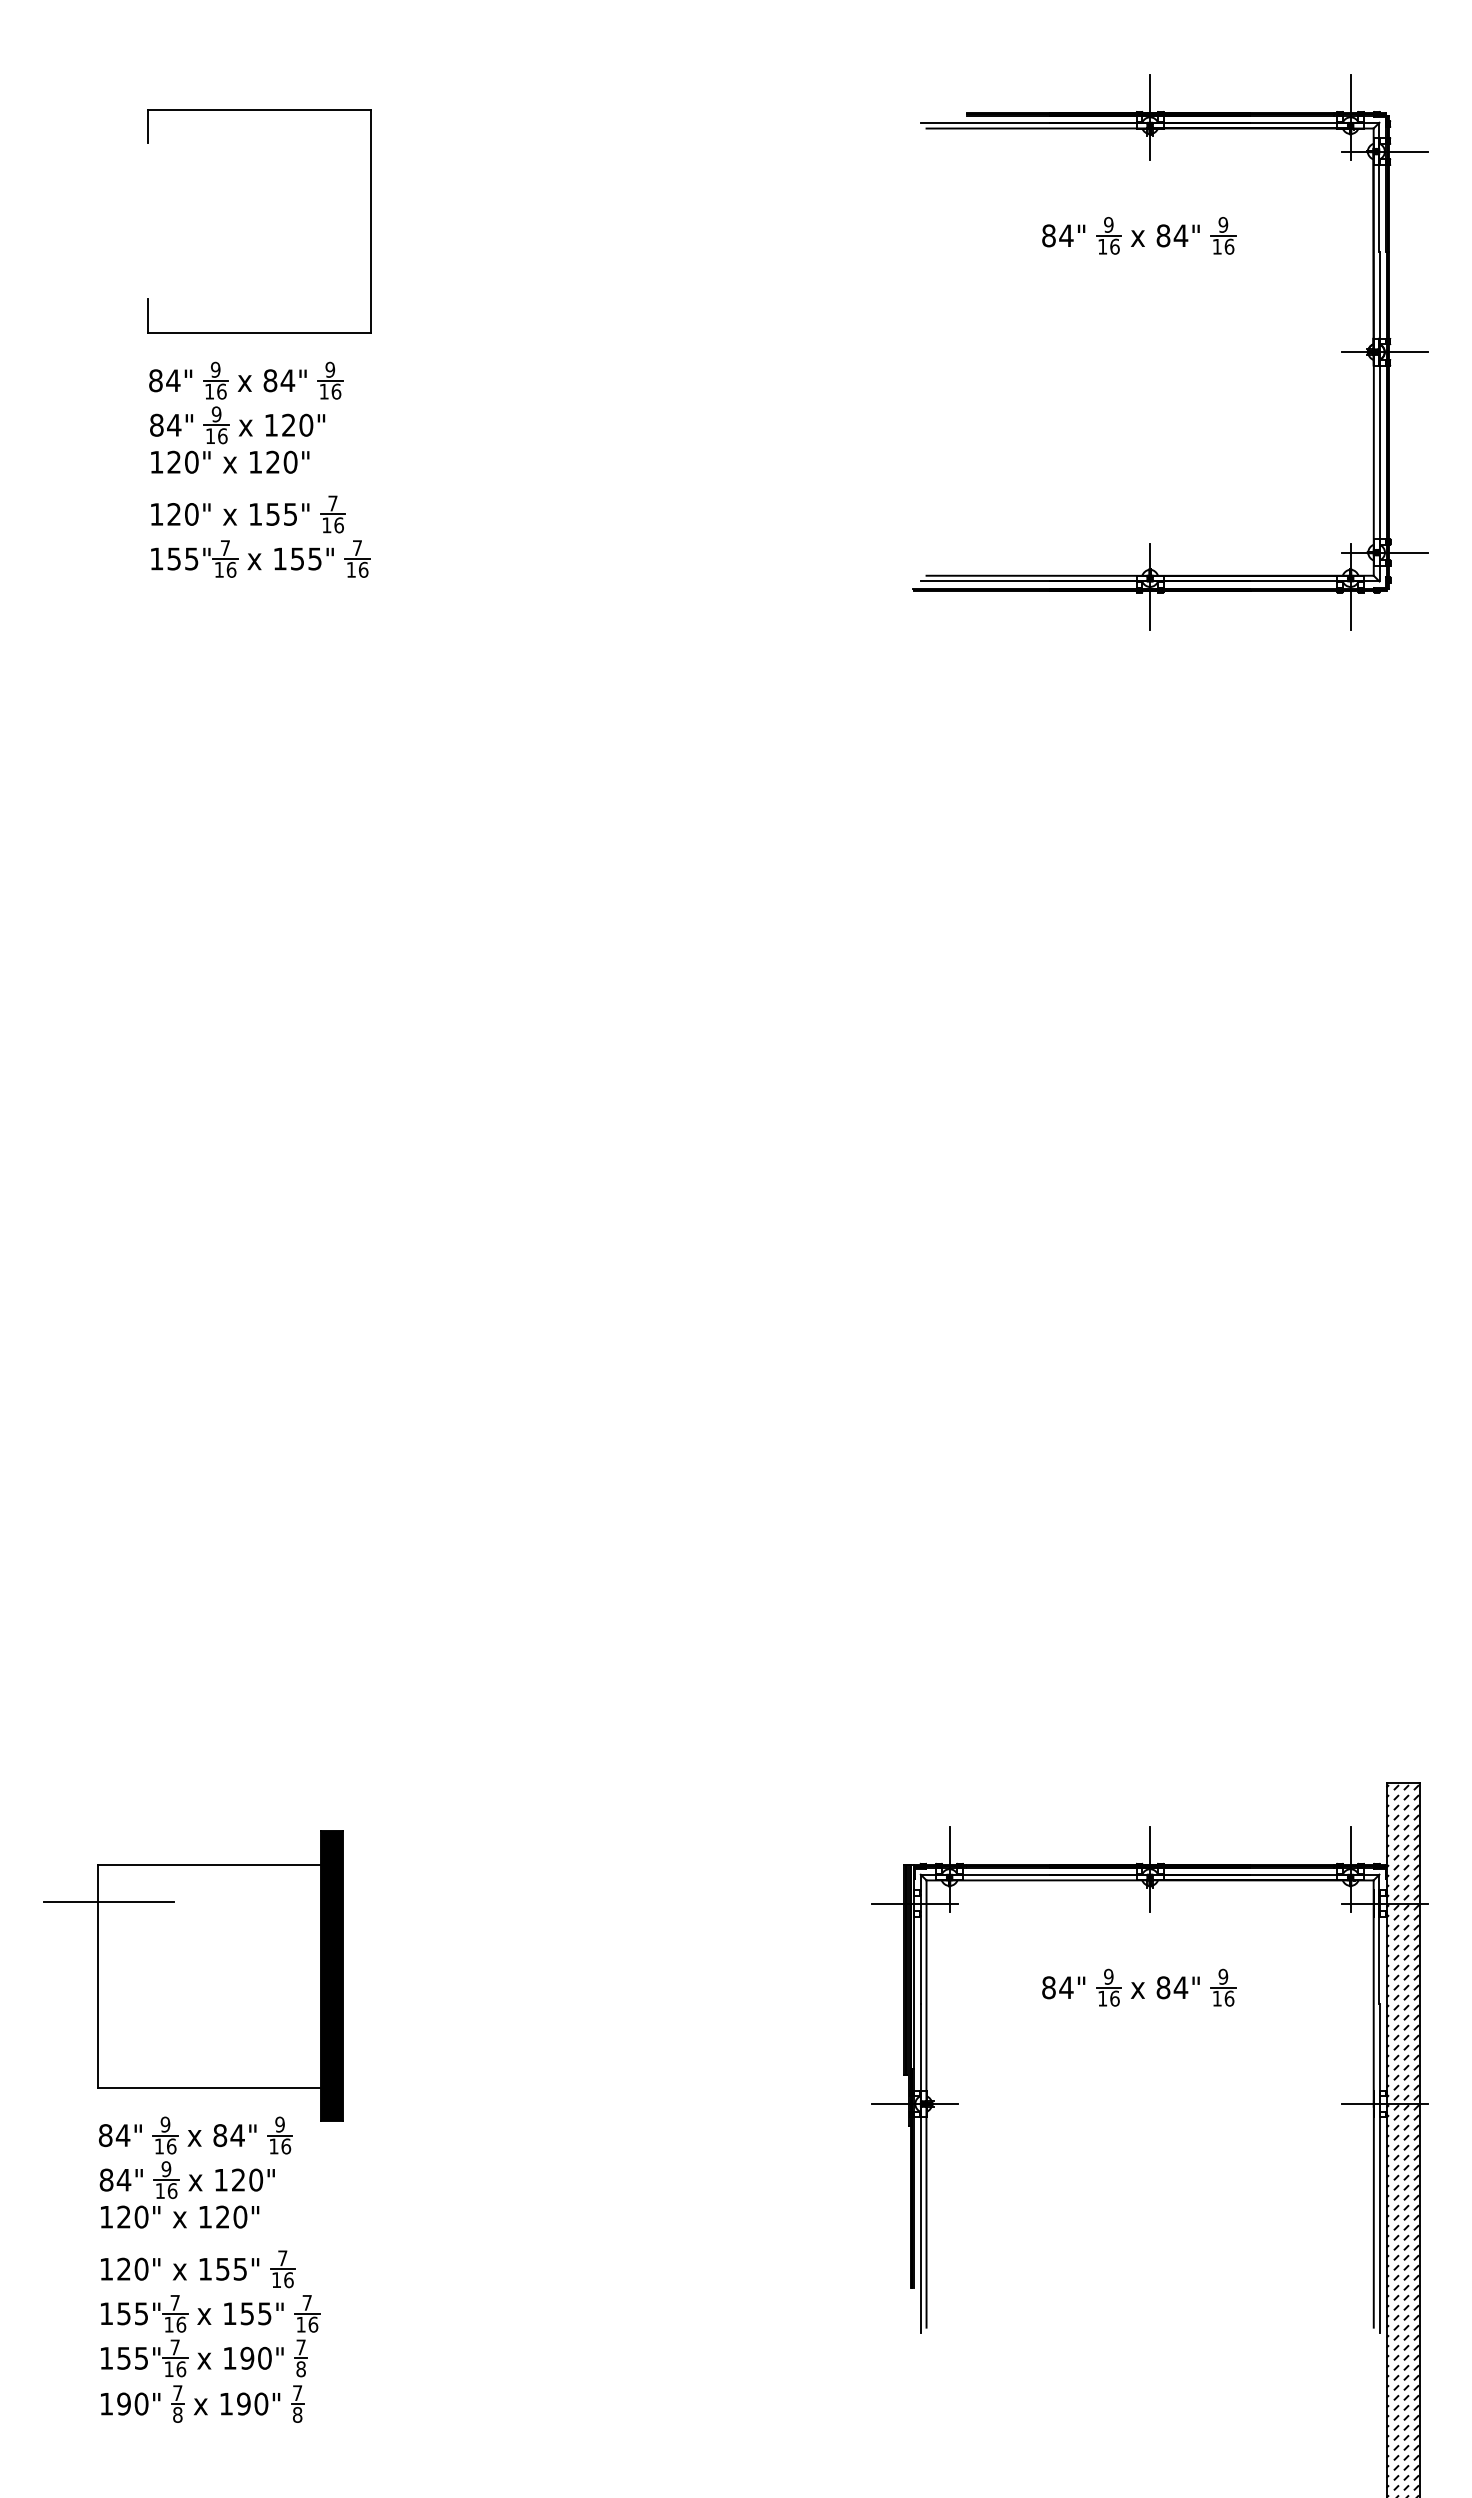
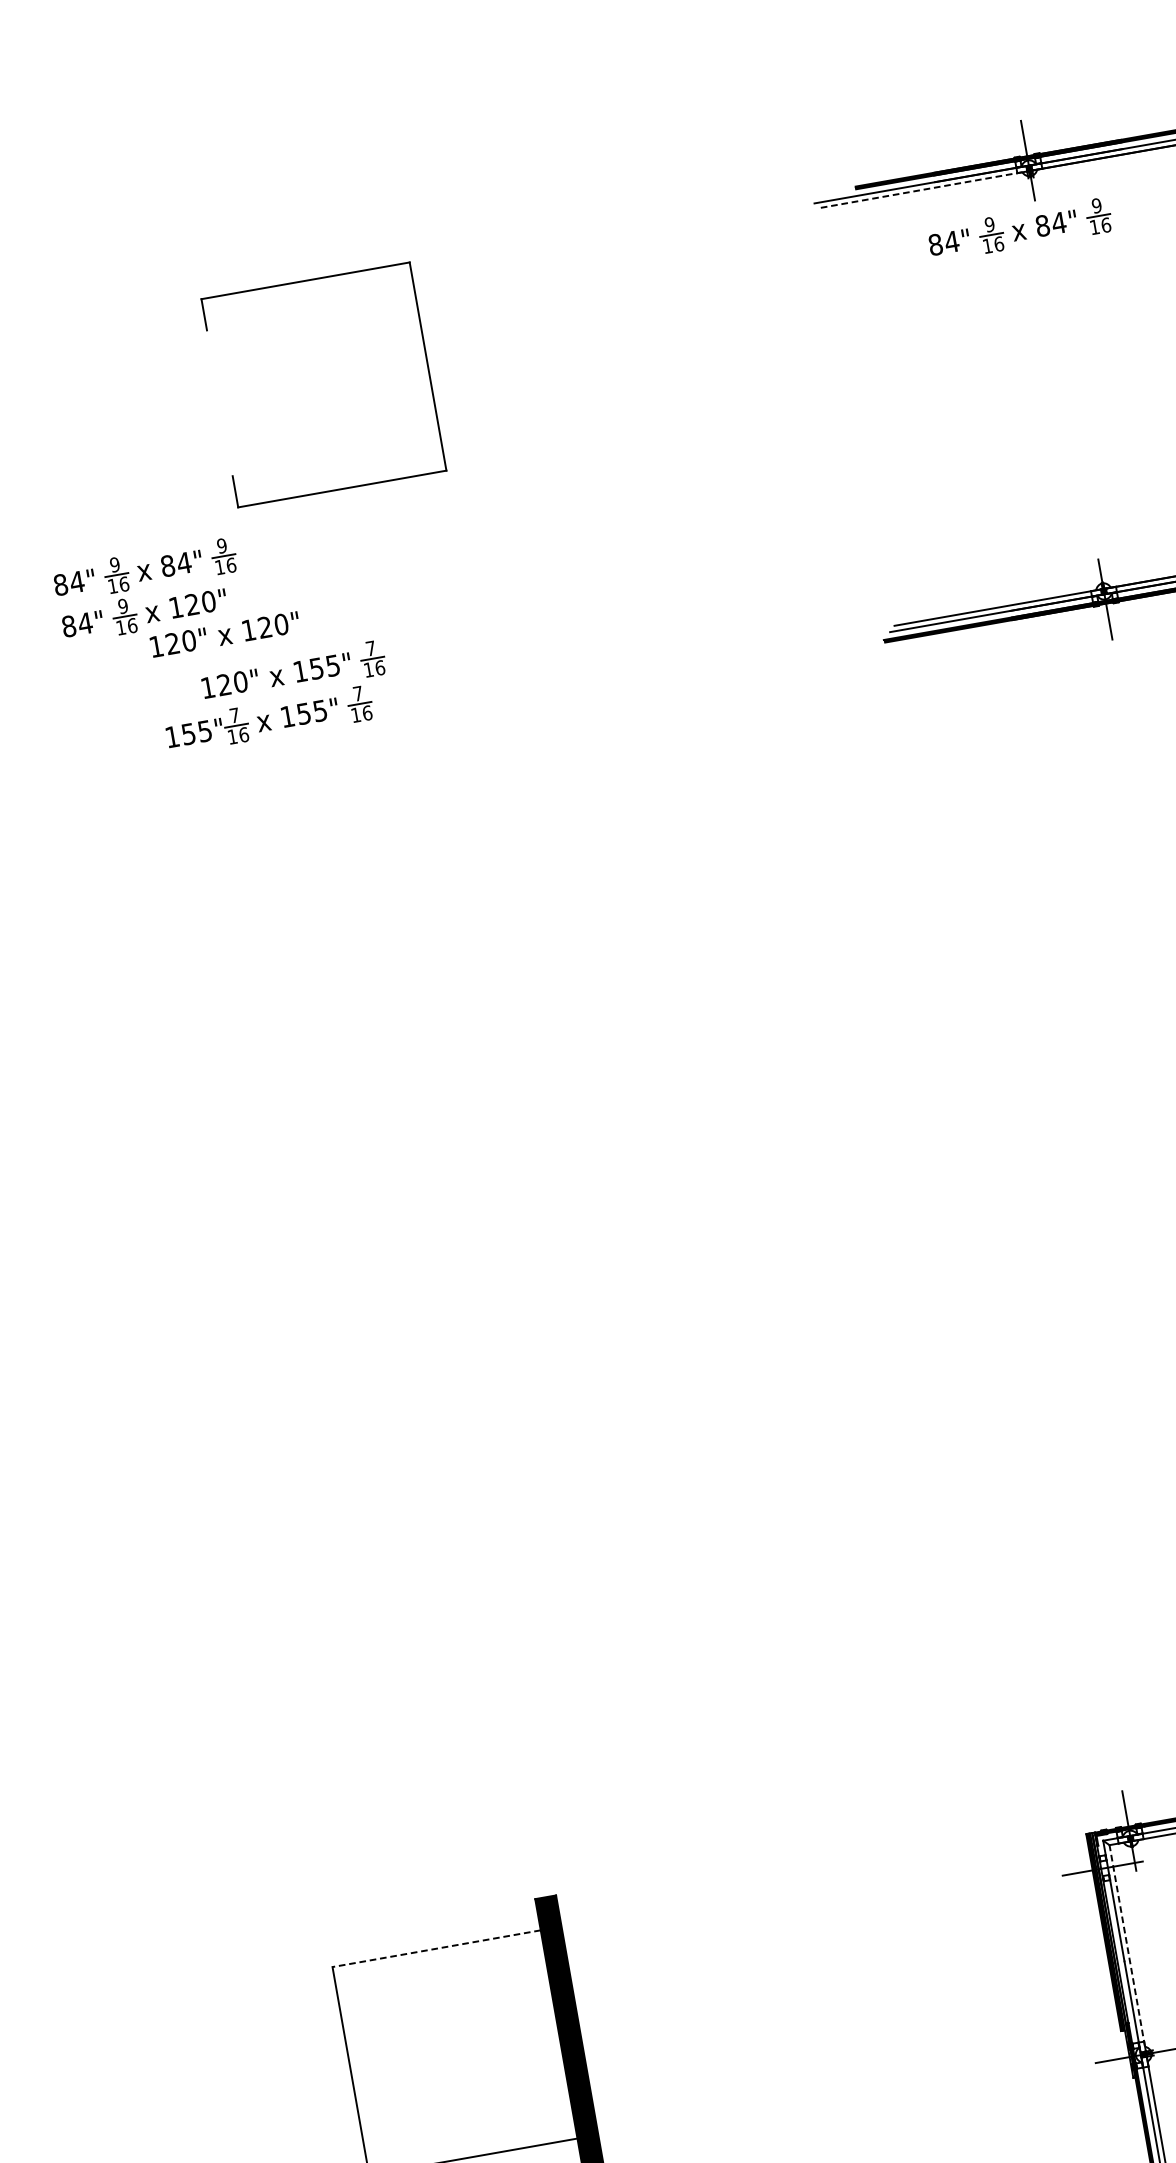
part: (259, 110) -> (305, 281), moved
line: (1040, 128) -> (927, 189), solid -> dashed
part: (1139, 235) -> (1020, 229), moved
part: (249, 391) -> (150, 579), moved
part: (248, 514) -> (293, 672), moved
line: (208, 1864) -> (435, 1948), solid -> dashed
line: (108, 1901) -> (348, 1999), removed
line: (926, 1993) -> (1128, 1950), solid -> dashed

